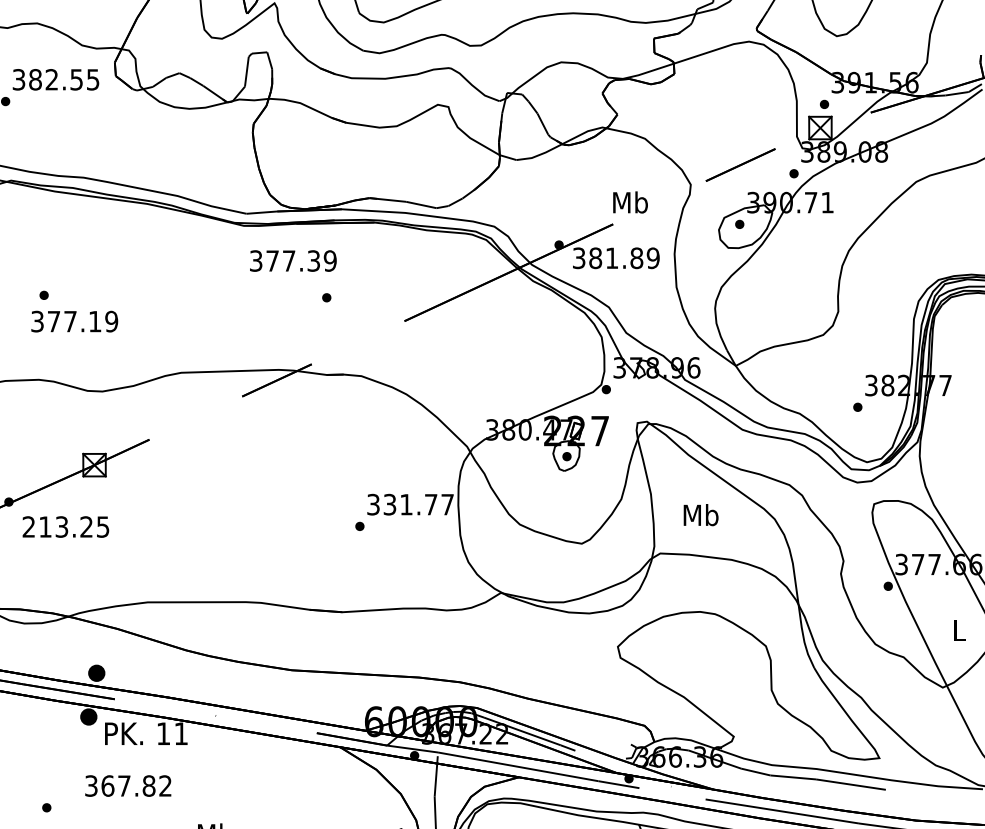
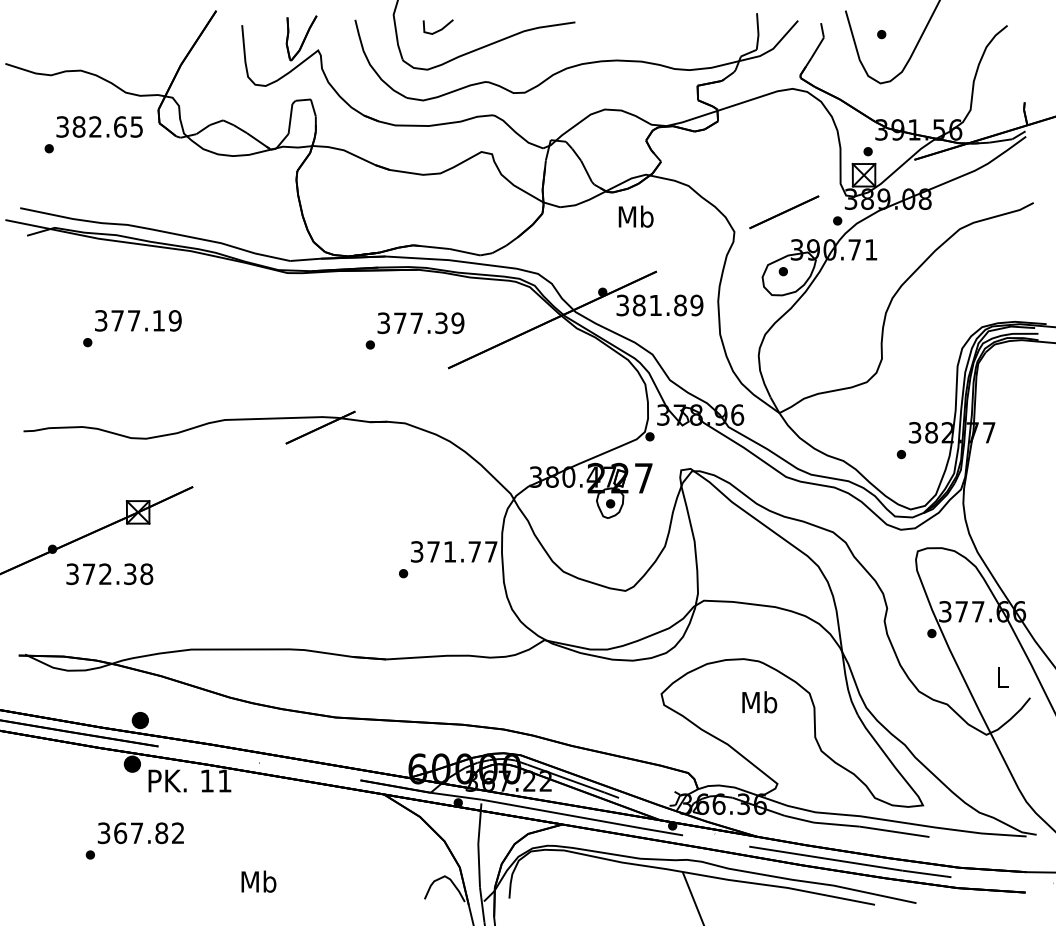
text: (76, 79) -> (120, 126), 382.55 -> 382.65
text: (629, 202) -> (635, 216), moved
text: (292, 261) -> (420, 323), moved
text: (74, 321) -> (138, 320), moved
text: (389, 504) -> (433, 551), 331.77 -> 371.77
text: (700, 515) -> (759, 702), moved
text: (65, 527) -> (109, 574), 213.25 -> 372.38
text: (127, 786) -> (140, 833), moved

